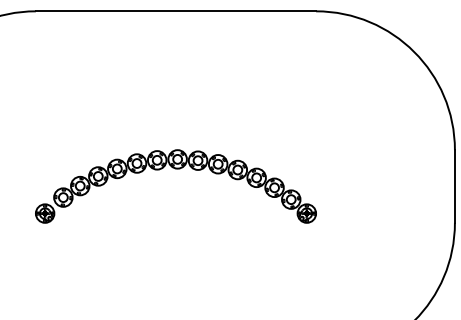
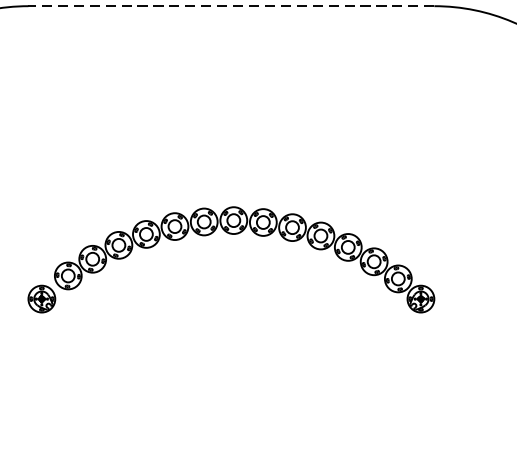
line: (175, 11) -> (230, 6), solid -> dashed

